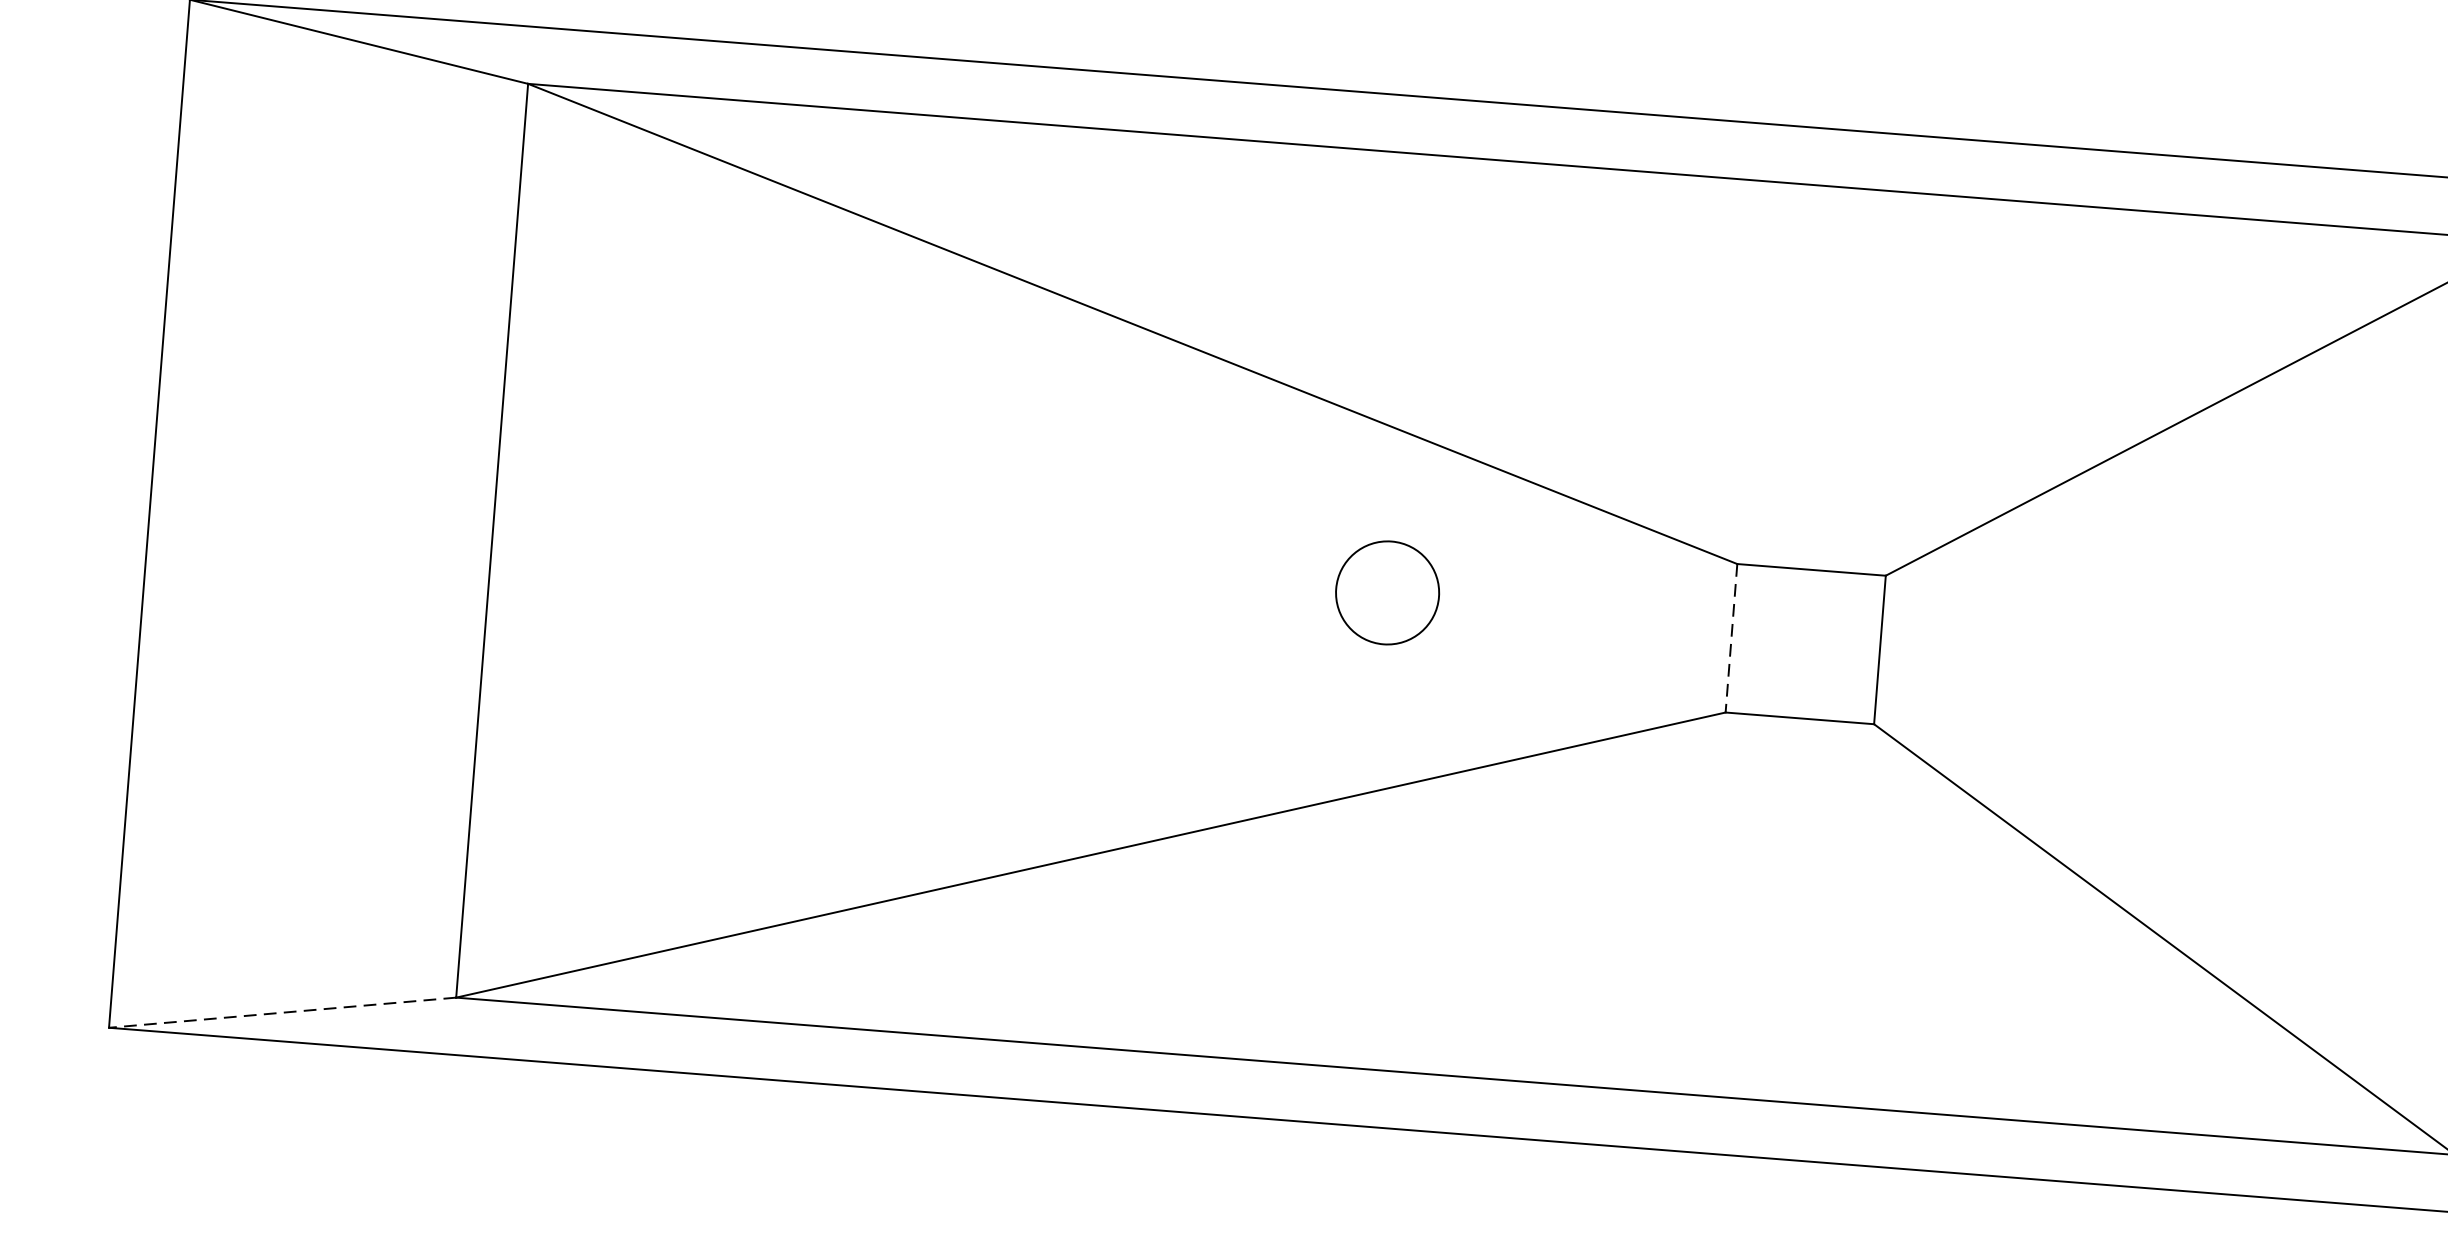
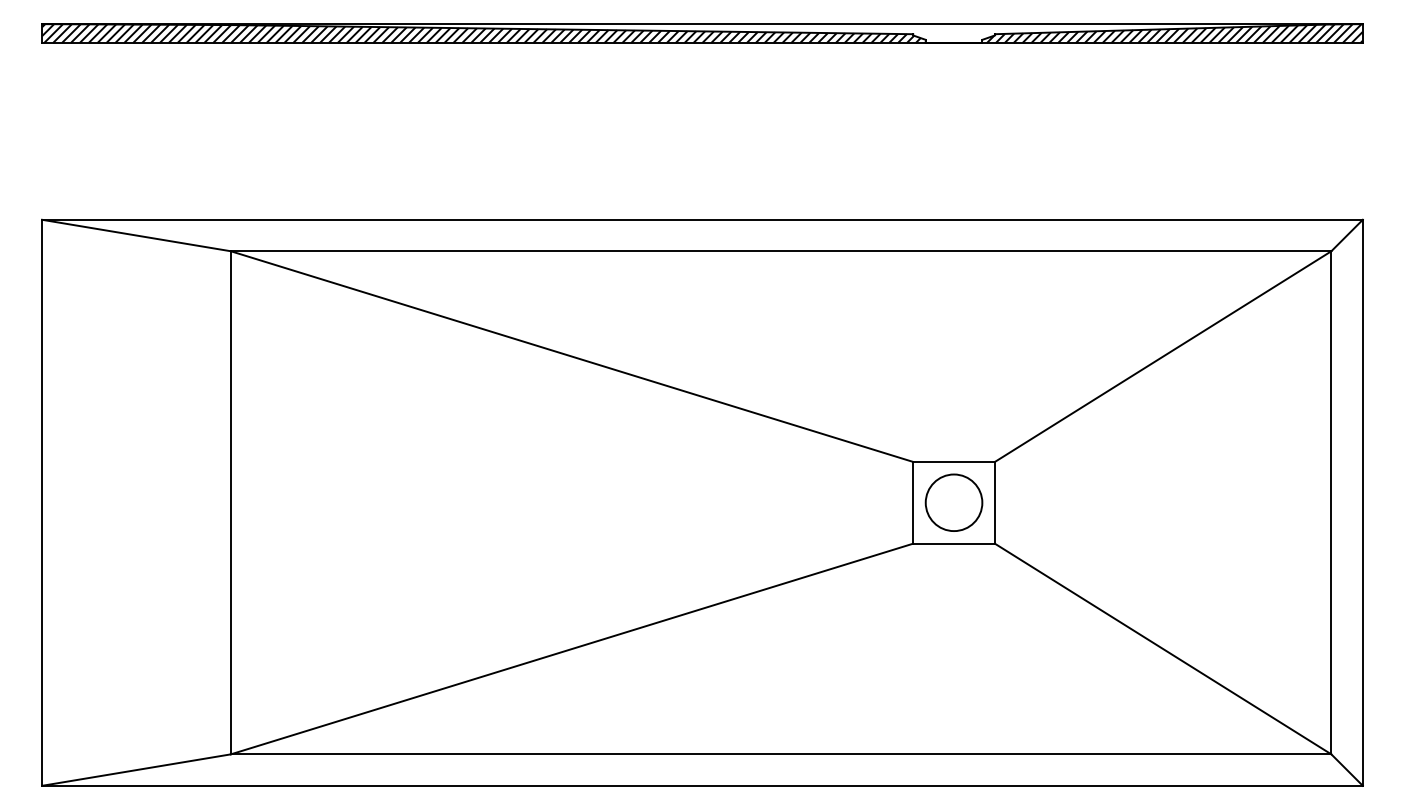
circle: (1386, 592) -> (953, 502), moved
line: (1732, 637) -> (913, 502), dashed -> solid
line: (282, 1013) -> (136, 770), dashed -> solid

